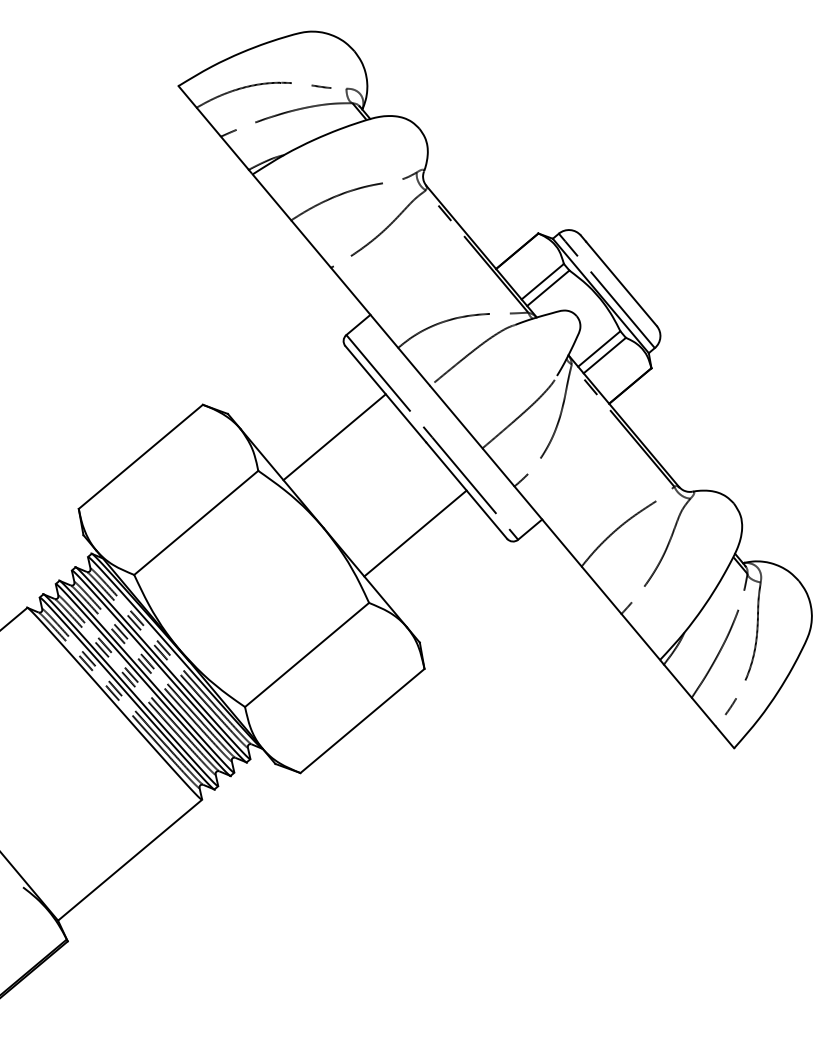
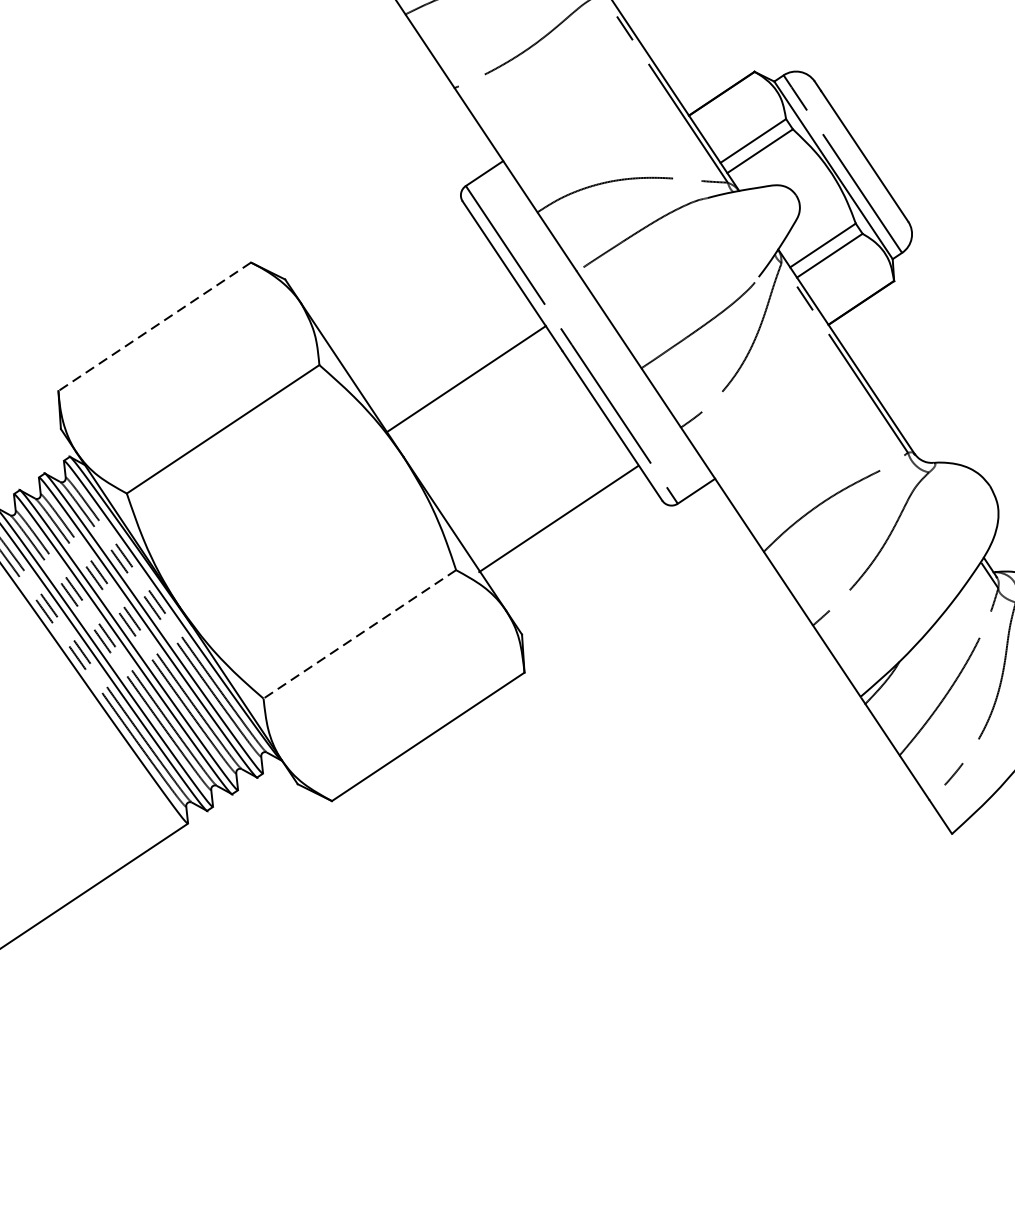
line: (334, 437) -> (466, 379), moved
line: (140, 456) -> (154, 326), solid -> dashed
line: (415, 533) -> (558, 519), moved
line: (307, 654) -> (360, 633), solid -> dashed

